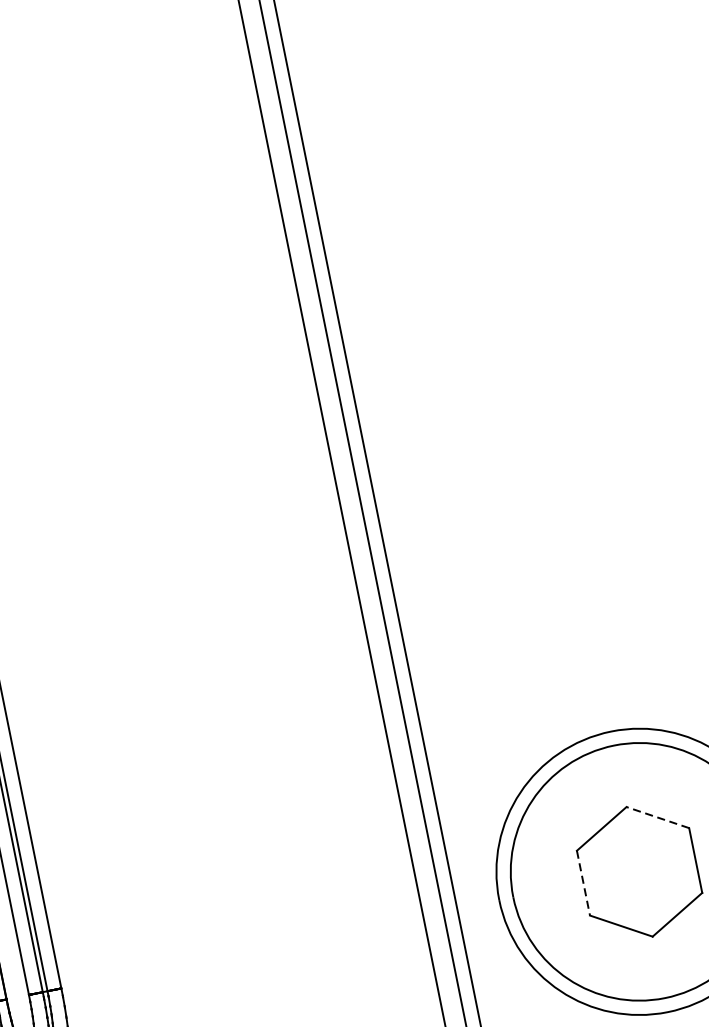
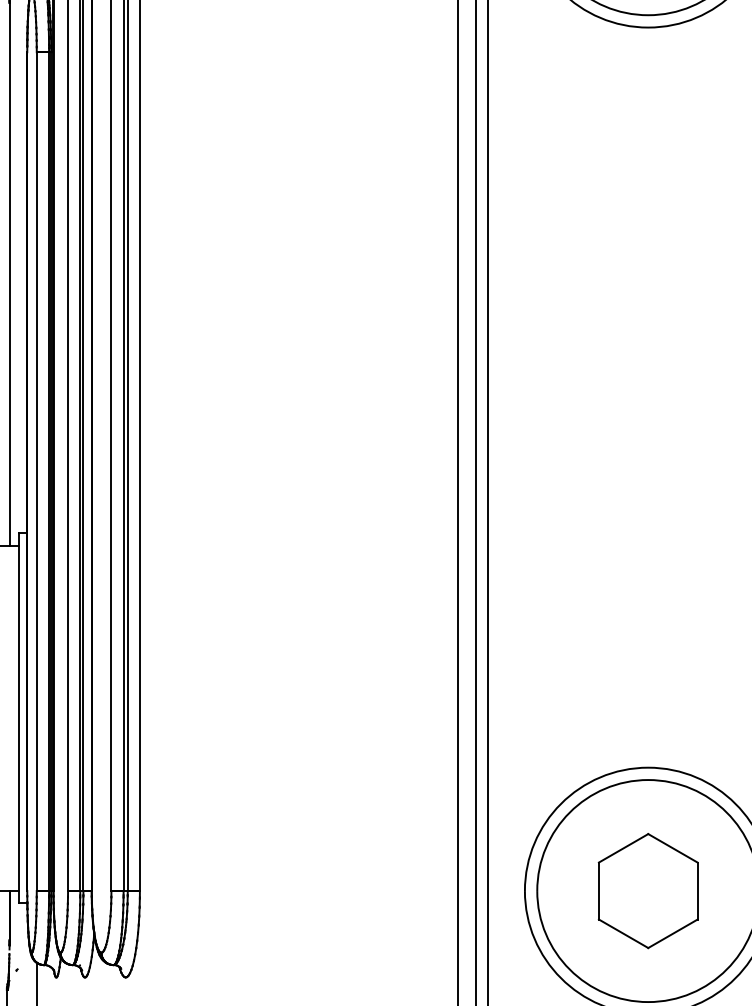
line: (657, 817) -> (672, 848), dashed -> solid
line: (583, 883) -> (598, 891), dashed -> solid

